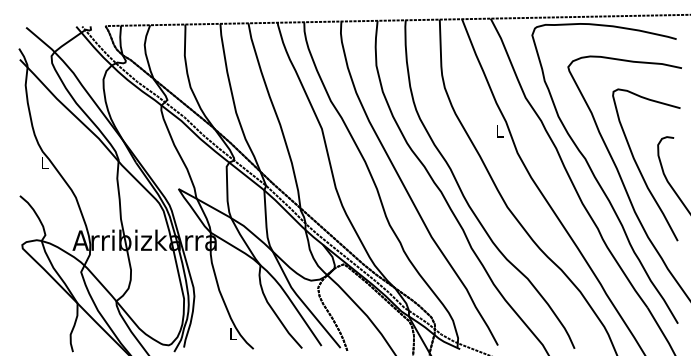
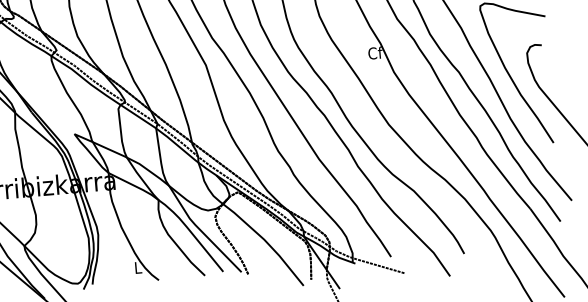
text: (499, 131) -> (375, 53), L -> Cf

